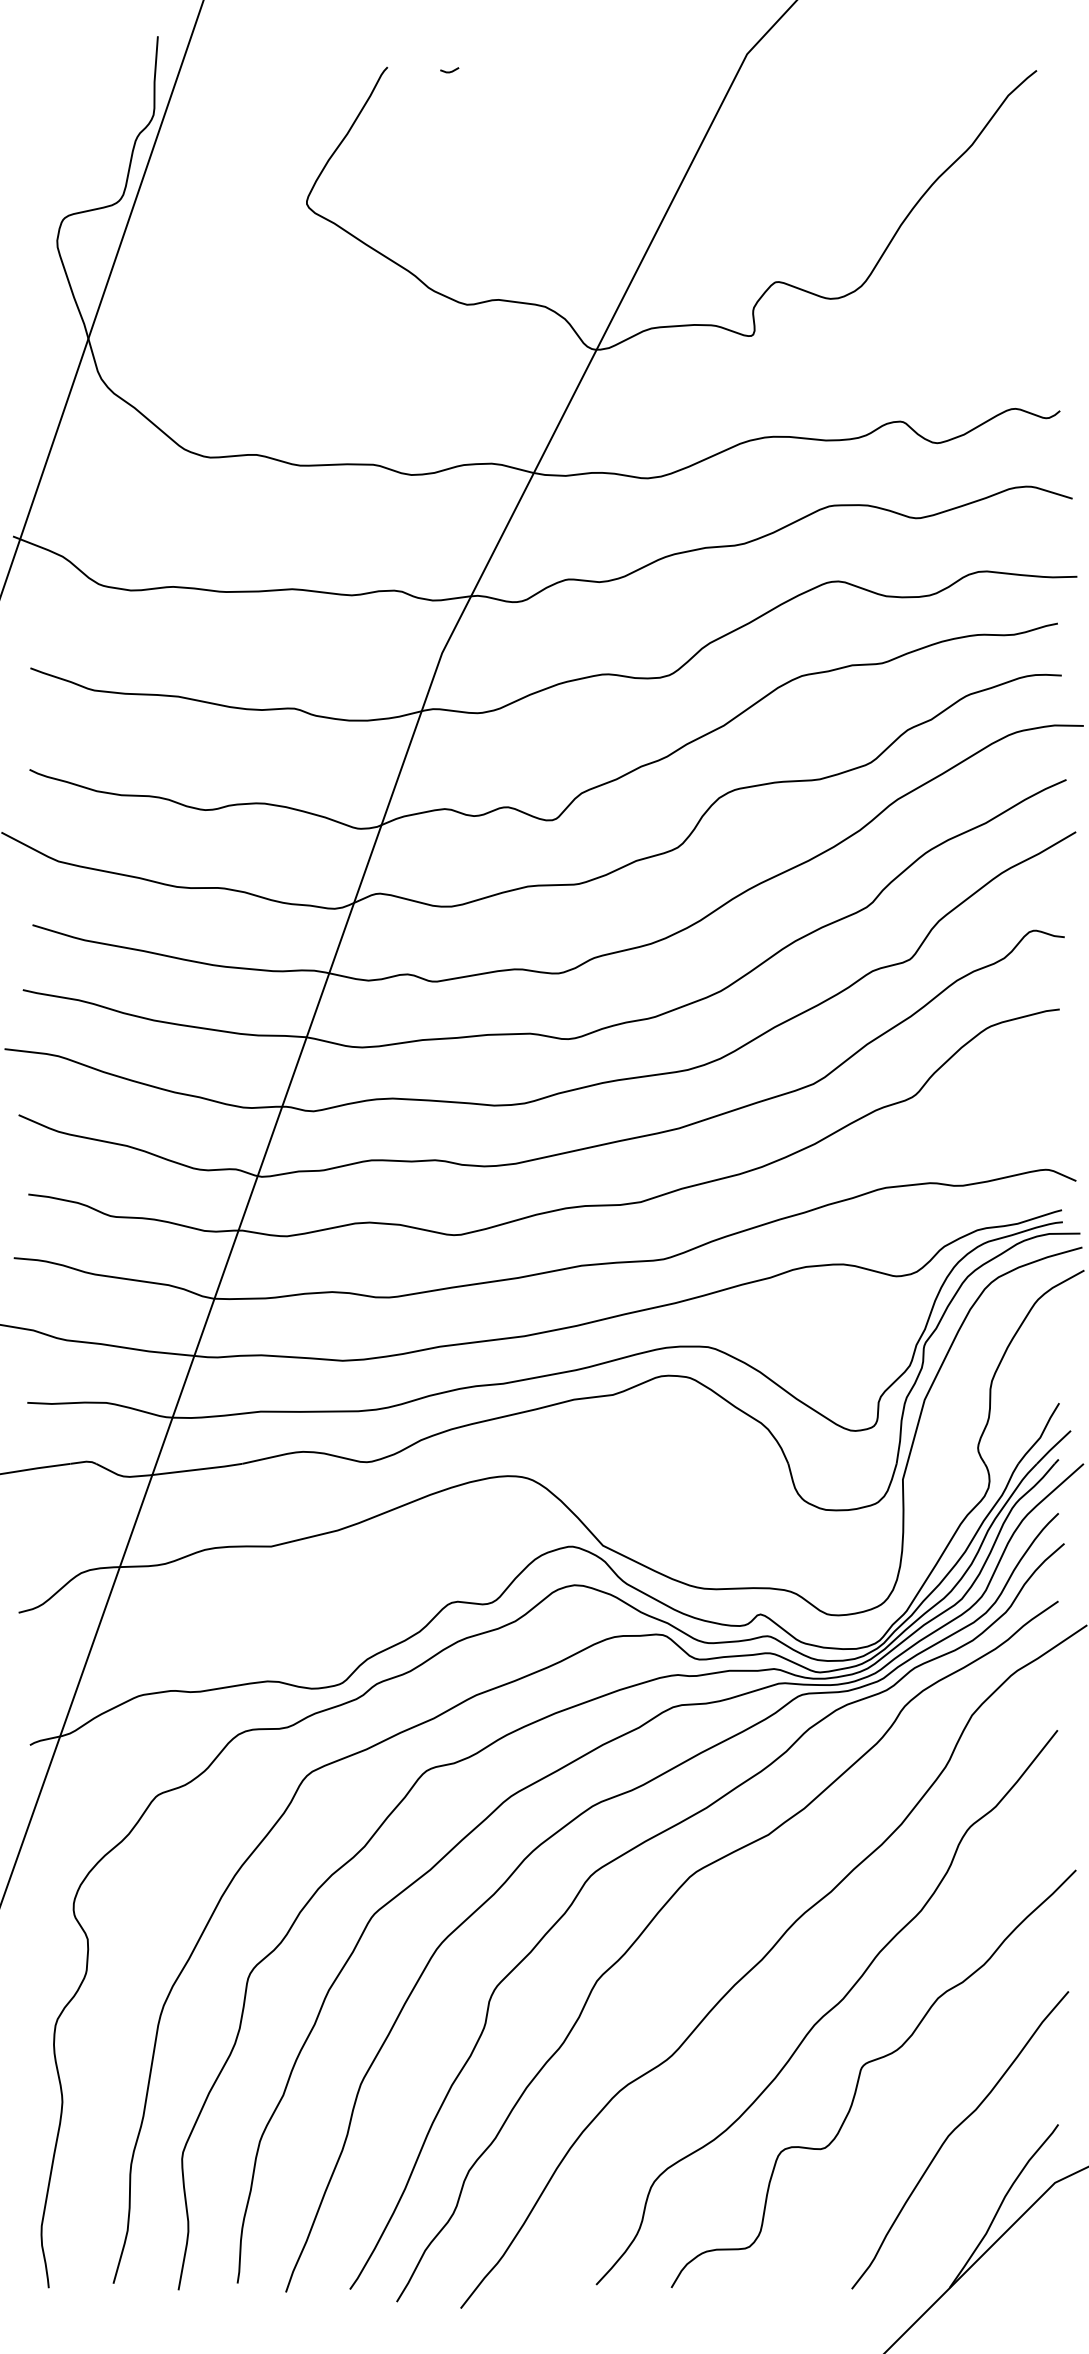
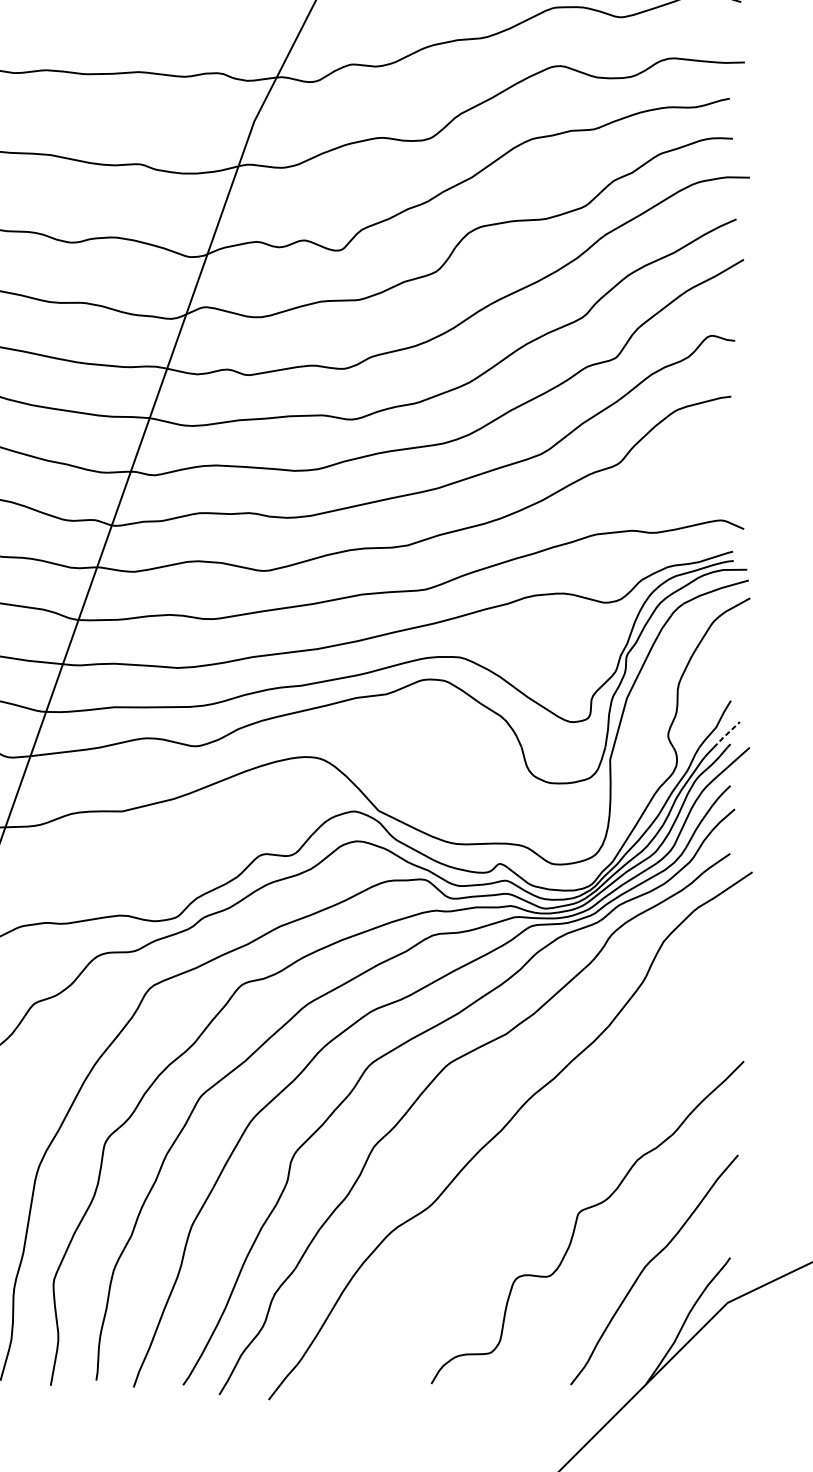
line: (1053, 1447) -> (726, 734), solid -> dashed
curve: (829, 2009) -> (553, 1168), removed

